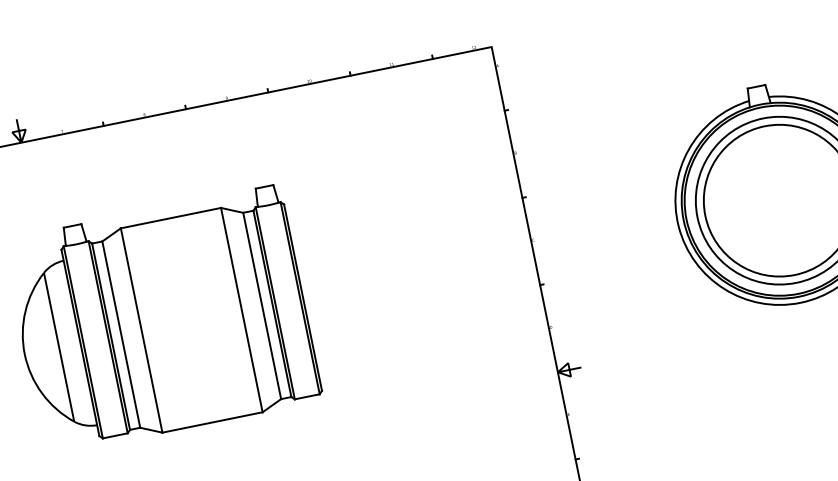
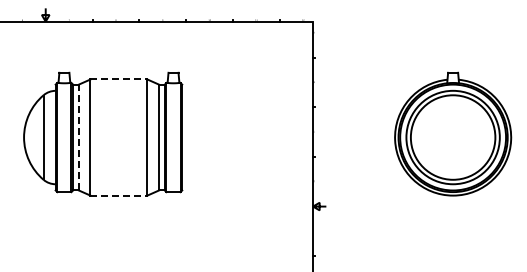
line: (171, 217) -> (119, 79), solid -> dashed
line: (120, 334) -> (78, 137), solid -> dashed
line: (213, 422) -> (119, 195), solid -> dashed

